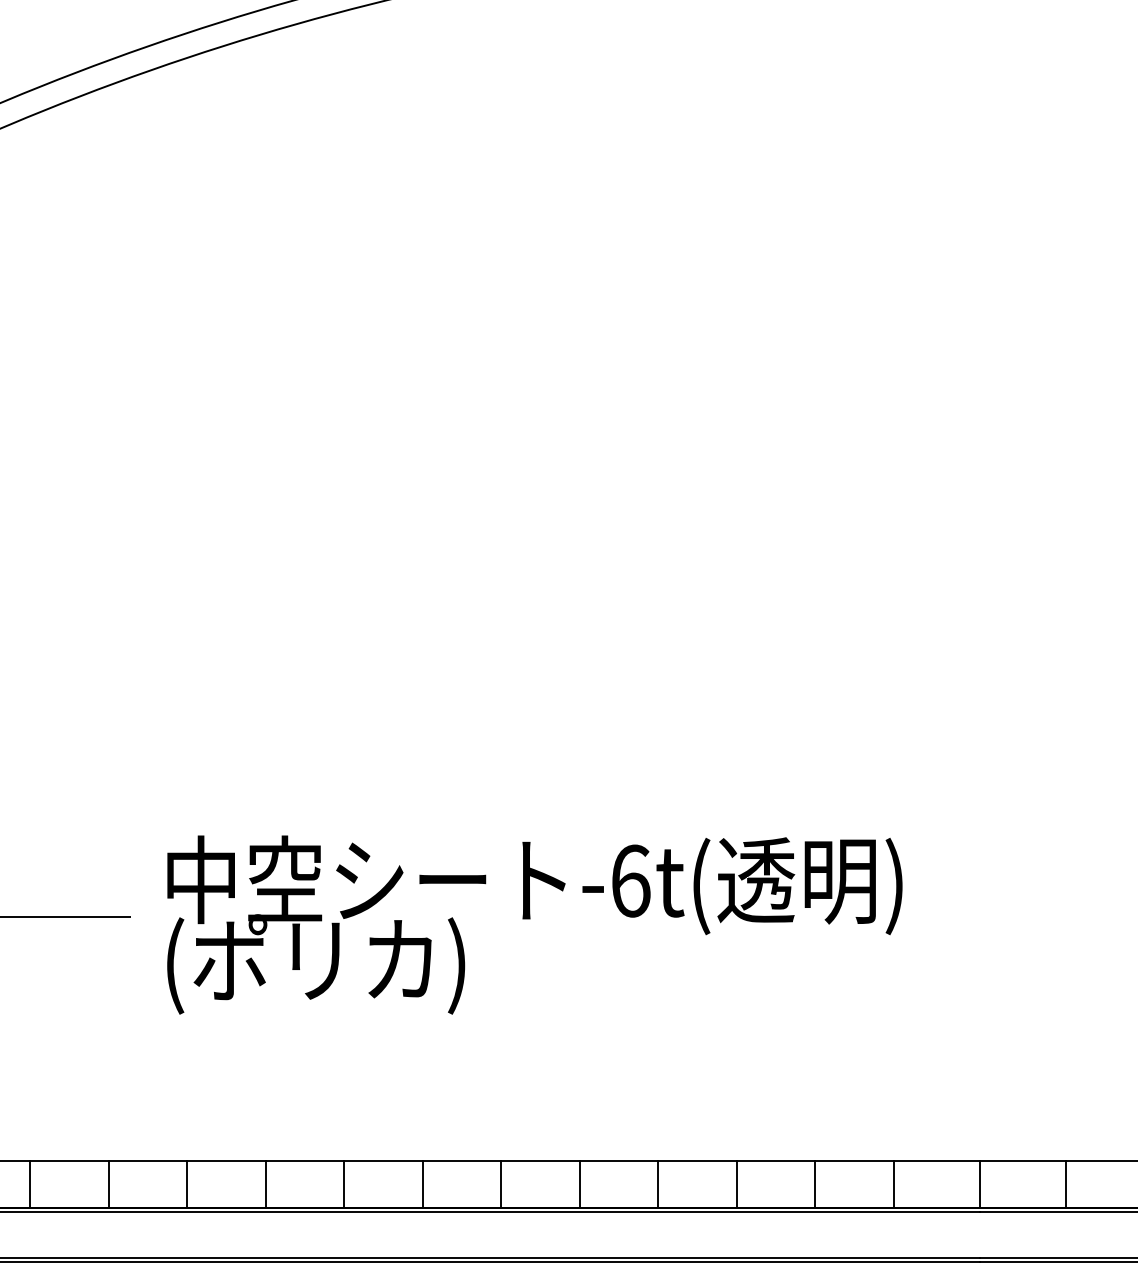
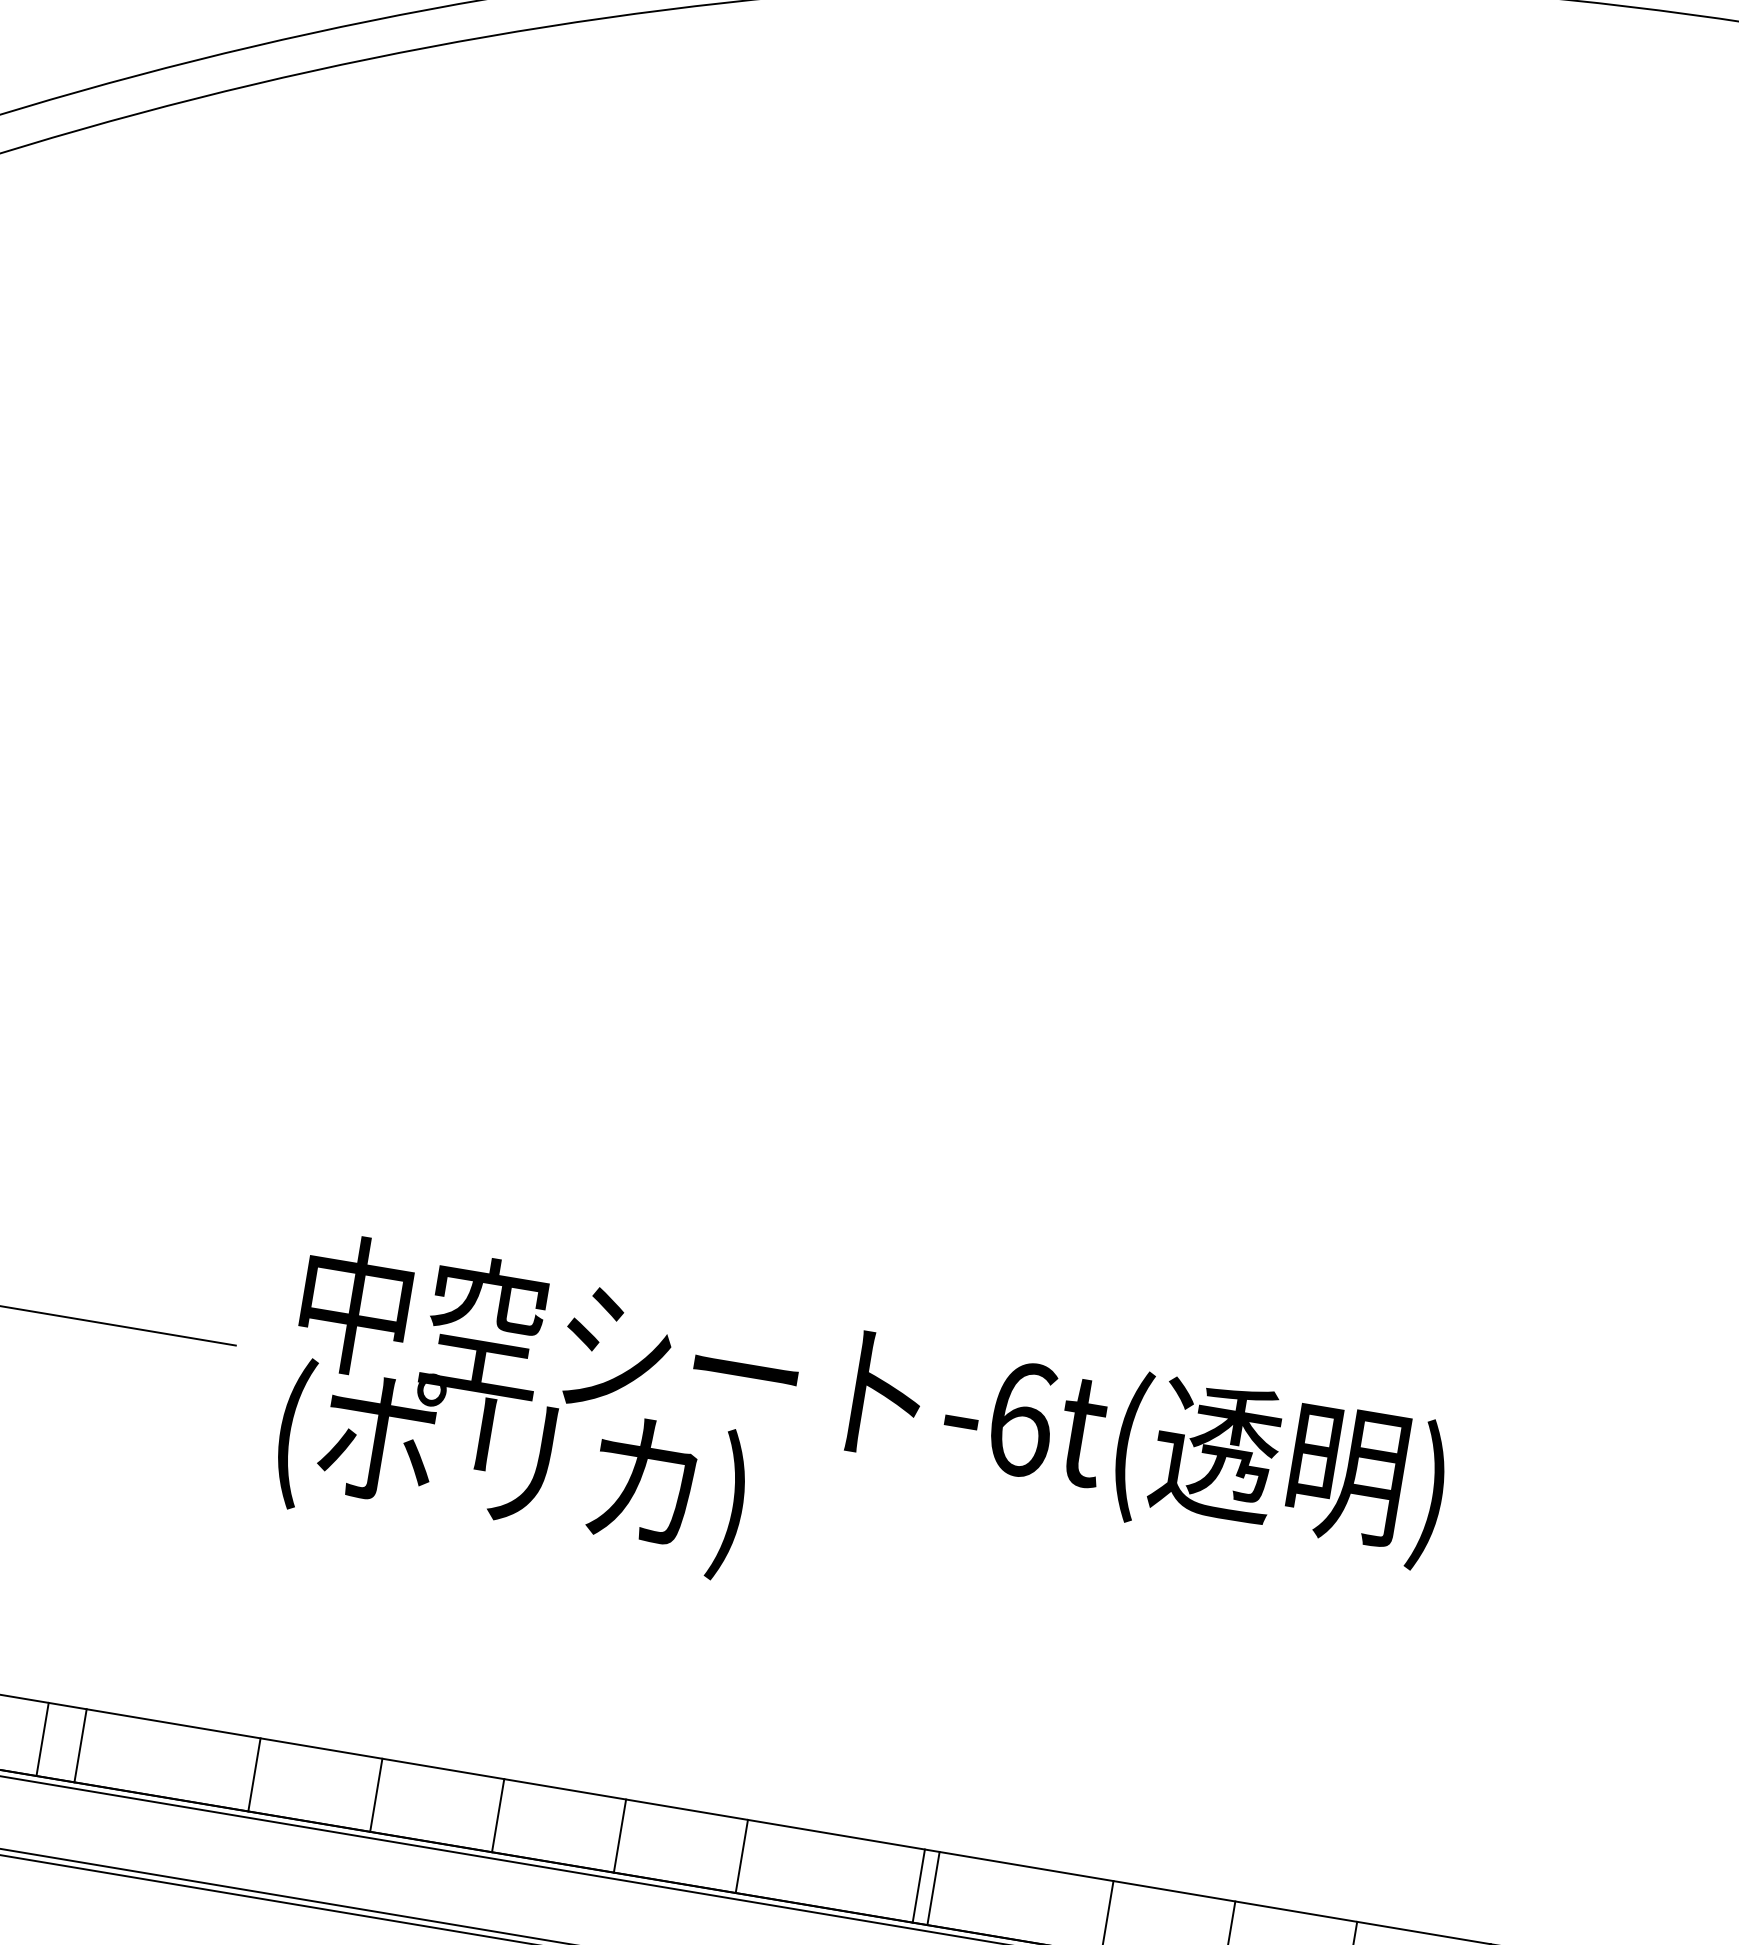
line: (30, 1184) -> (81, 1745), moved
line: (108, 1184) -> (42, 1739), moved
line: (579, 1184) -> (933, 1888), moved
line: (658, 1184) -> (919, 1886), moved

